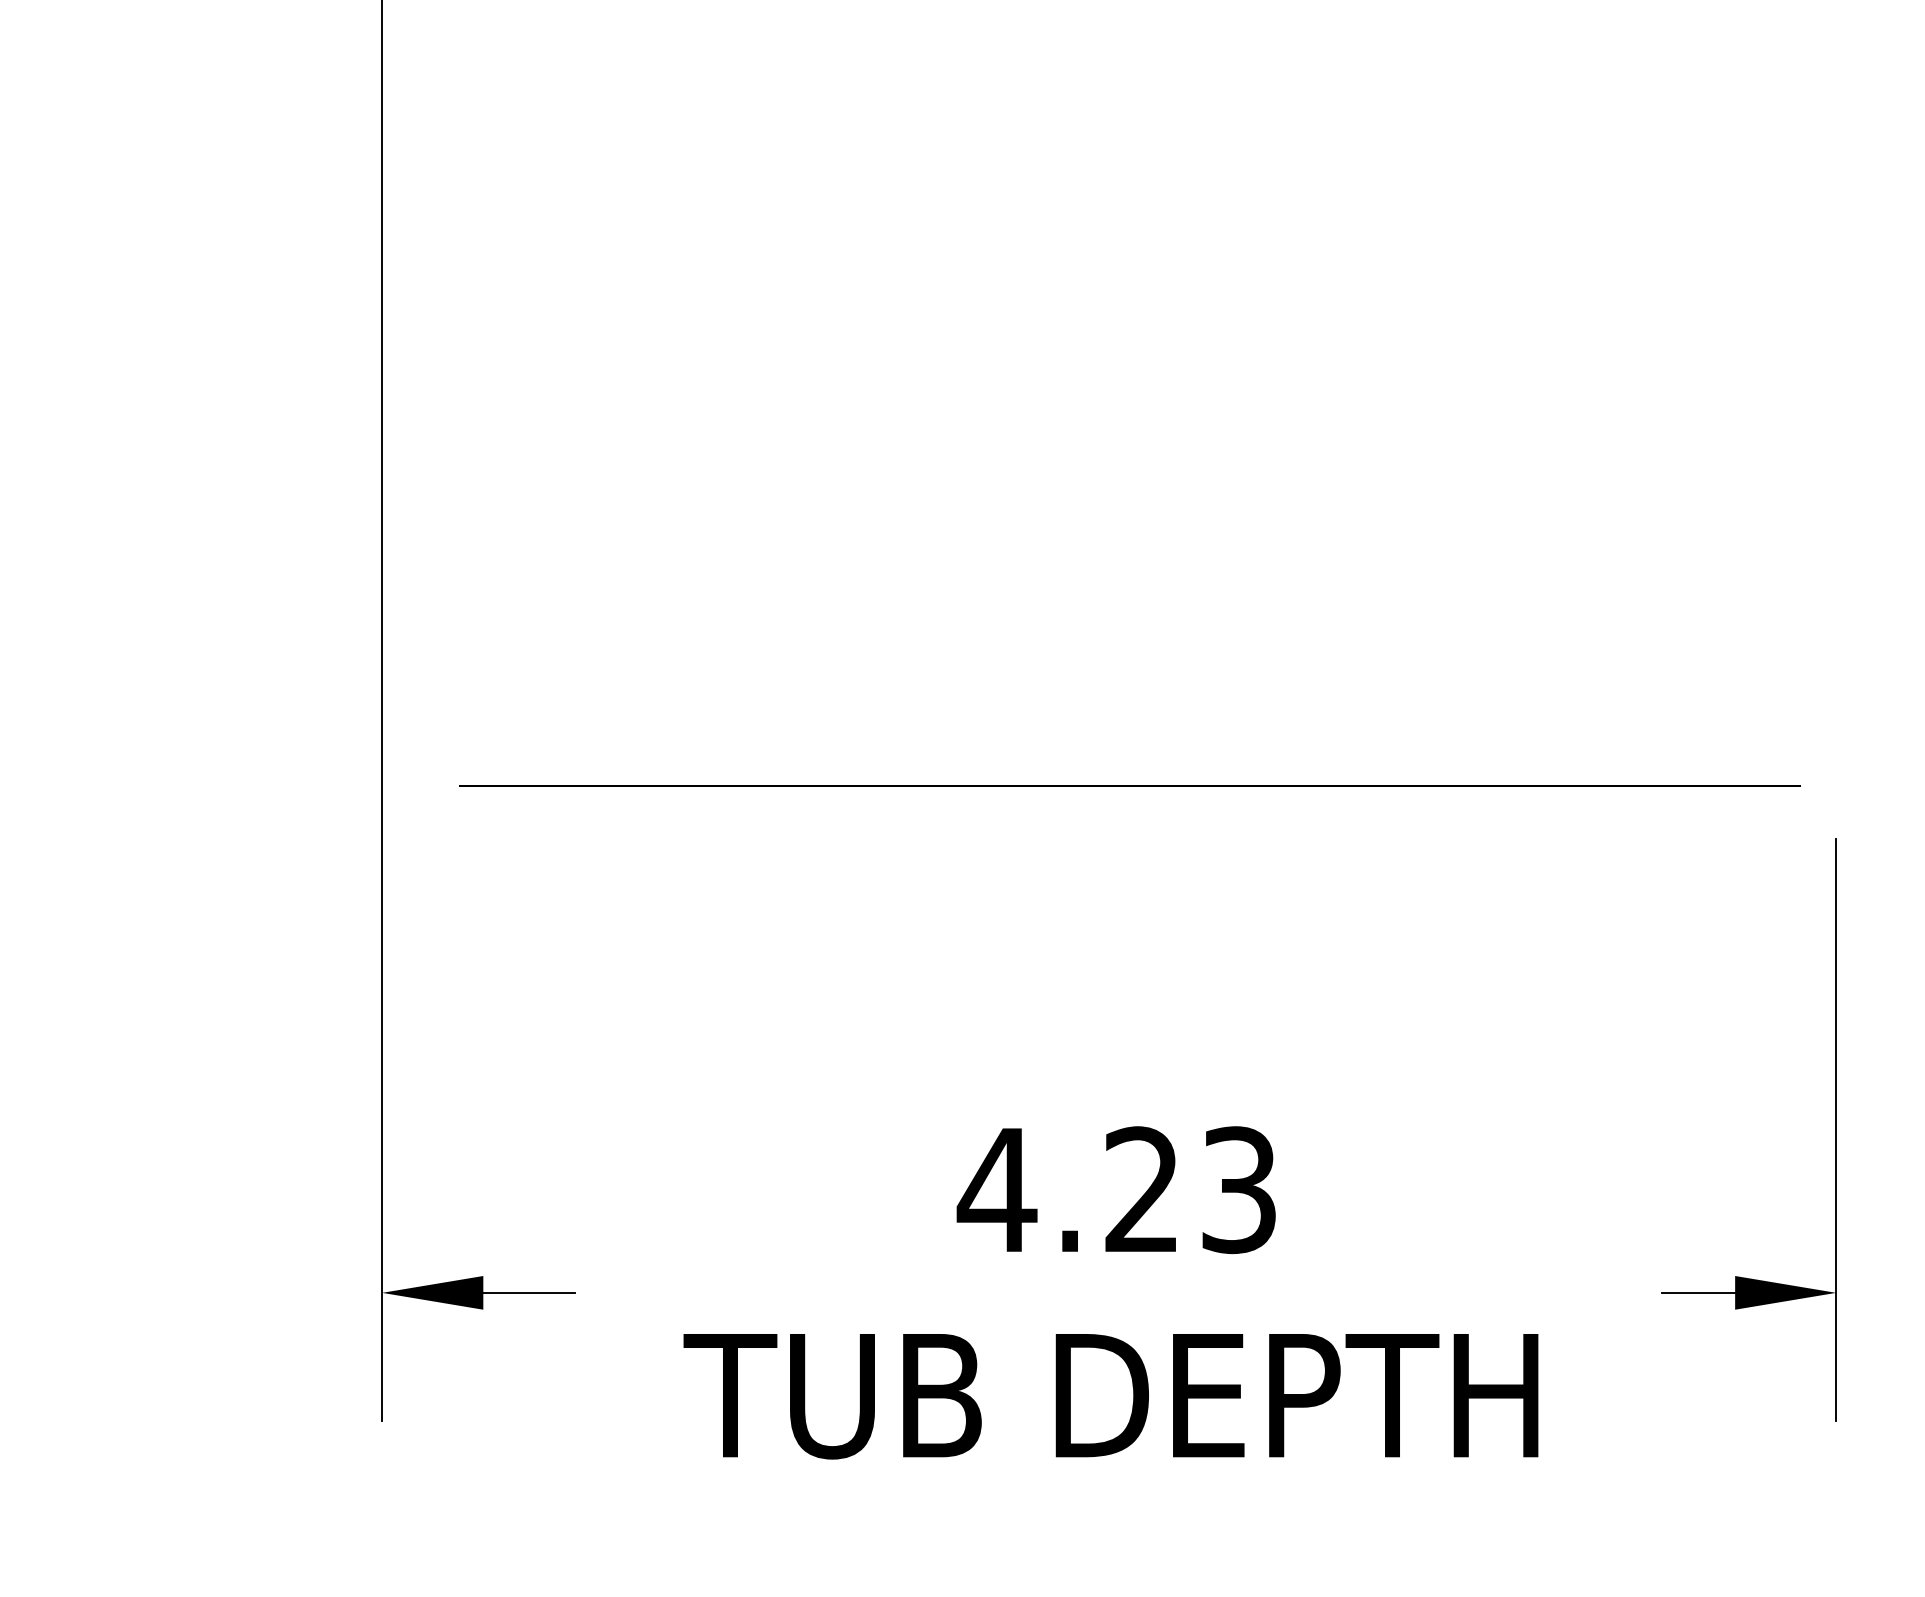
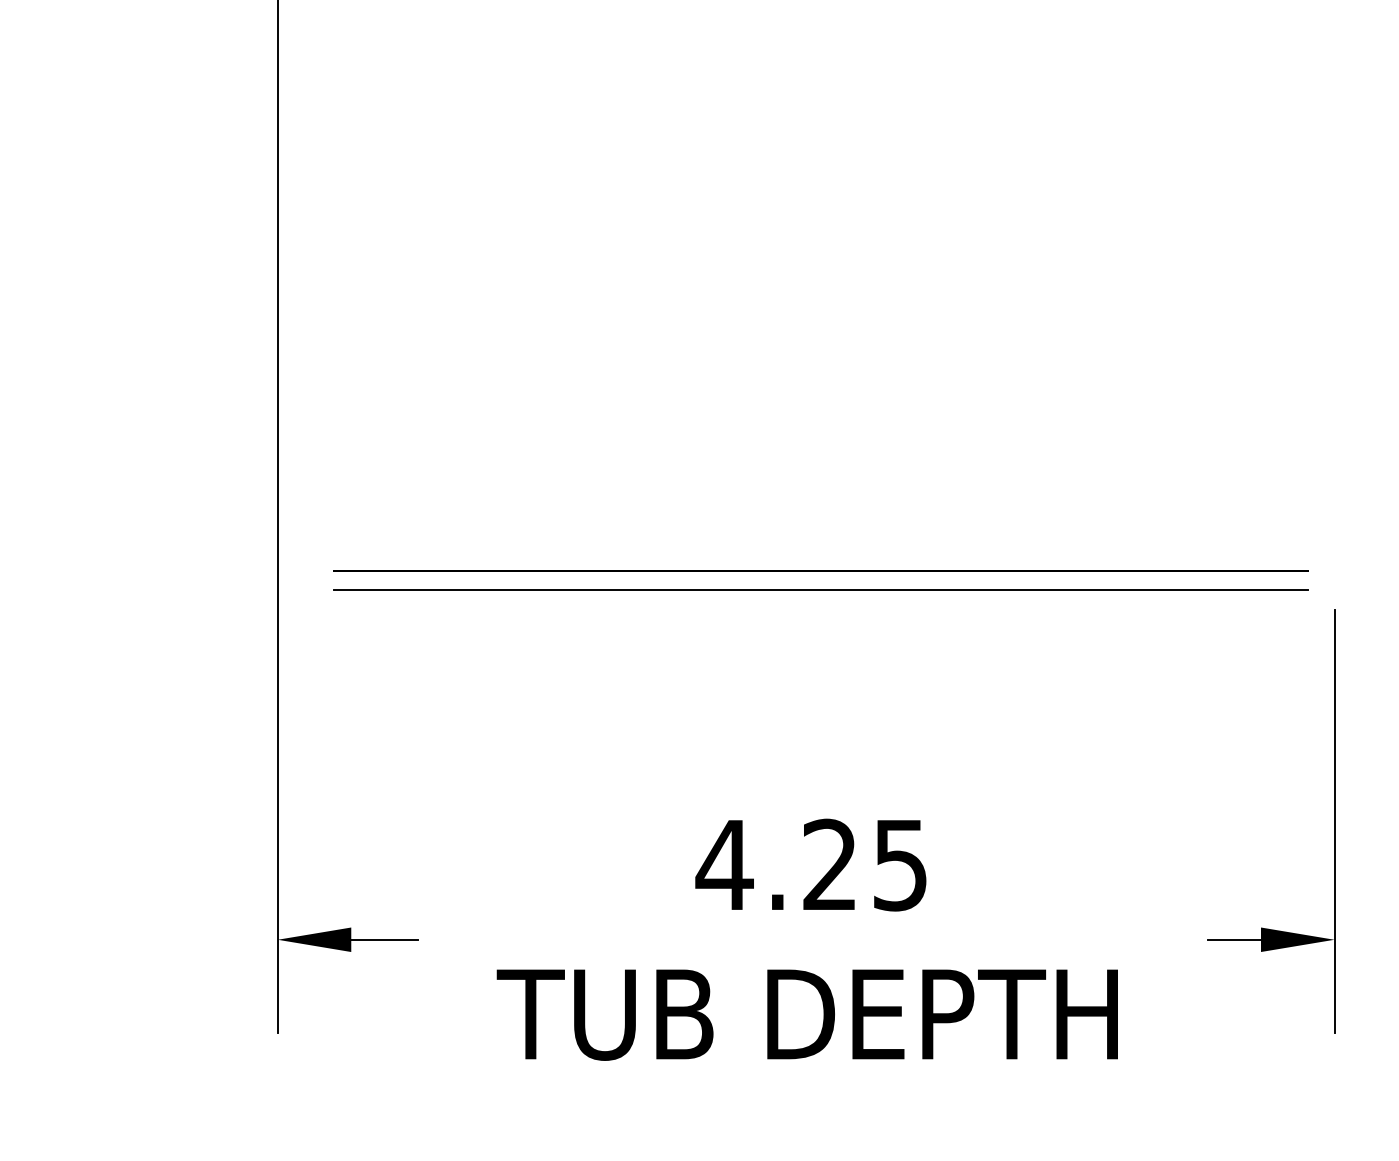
line: (1130, 810) -> (821, 589), added
text: (1239, 1189) -> (900, 864), 4.23 -> 4.25

